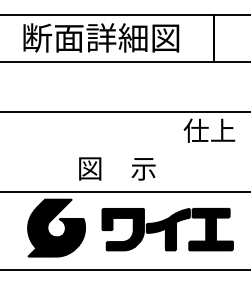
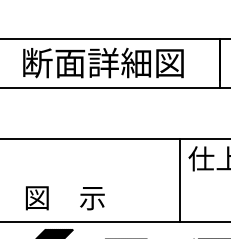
line: (175, 151) -> (180, 180), added
text: (117, 168) -> (65, 197), moved

